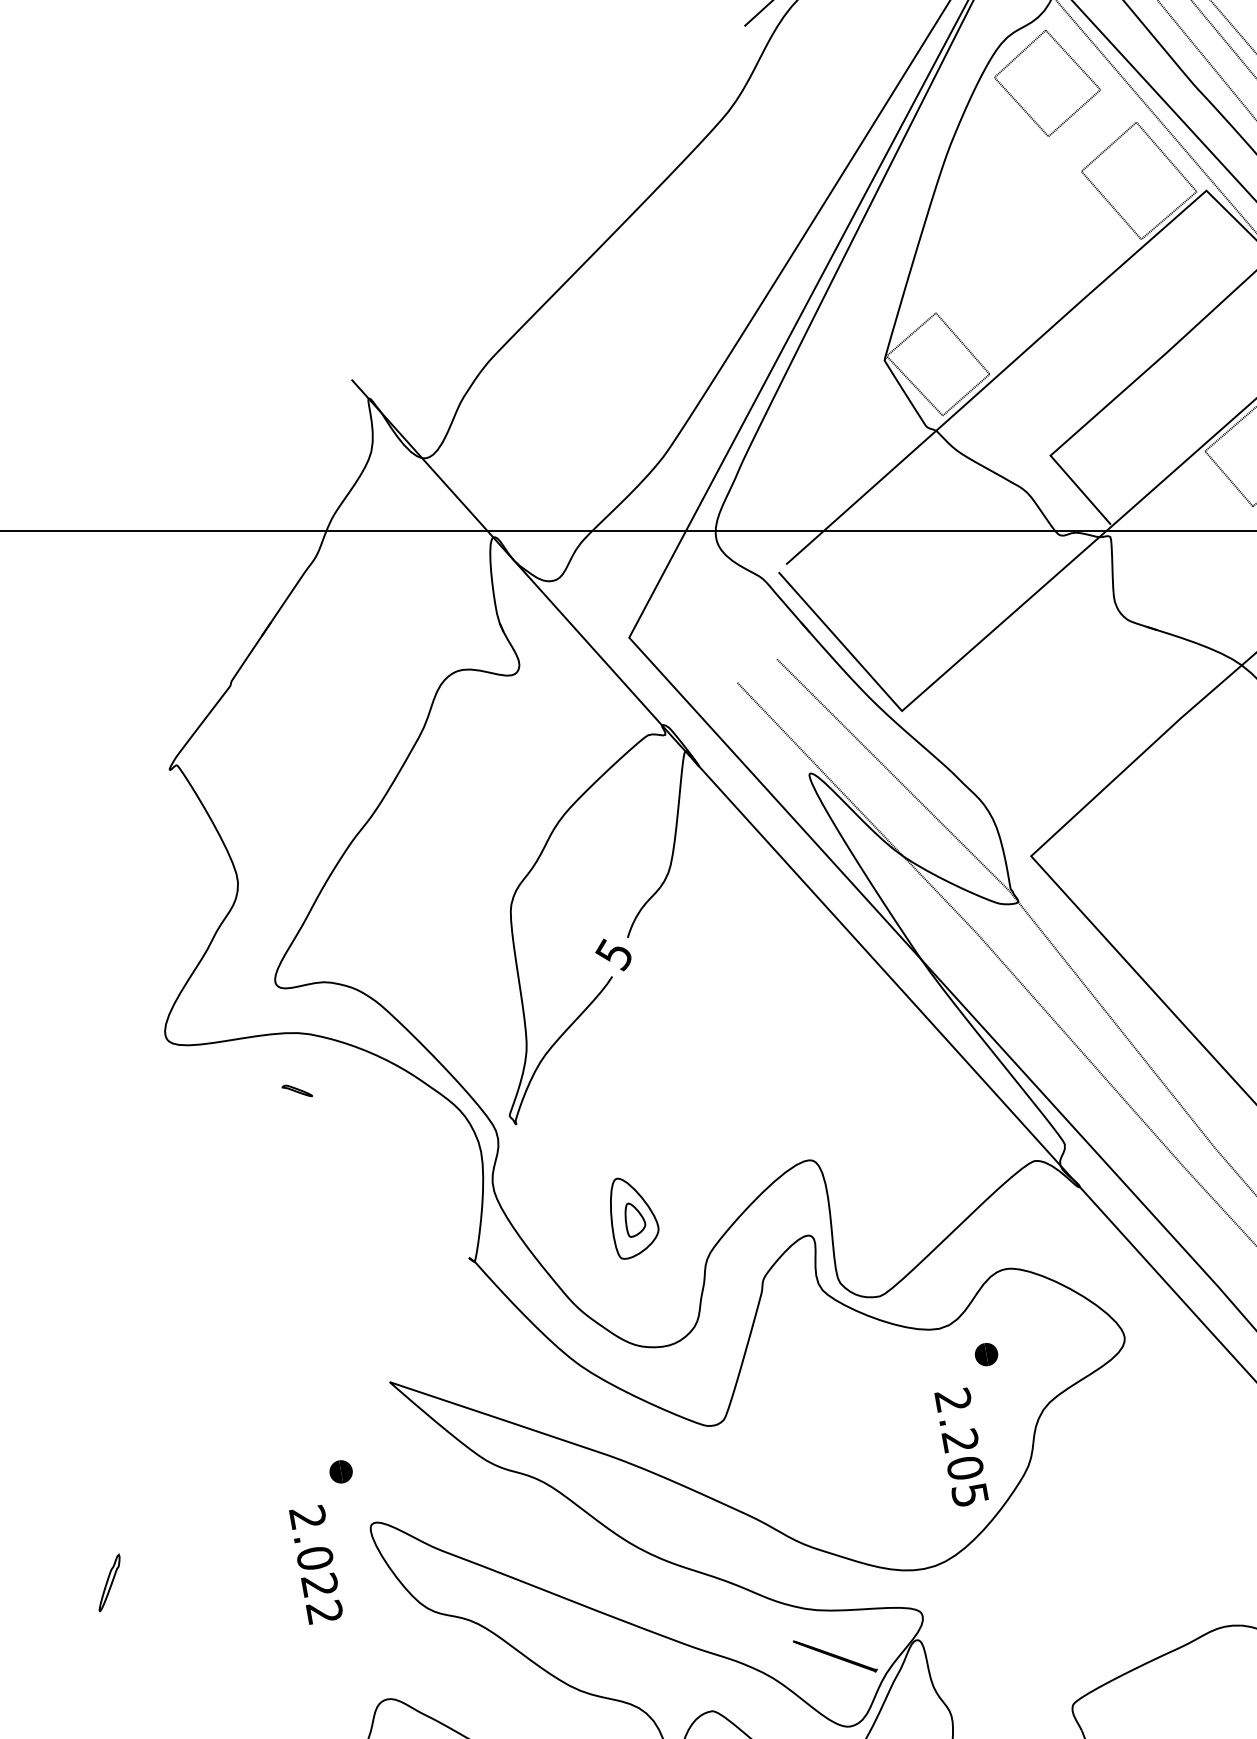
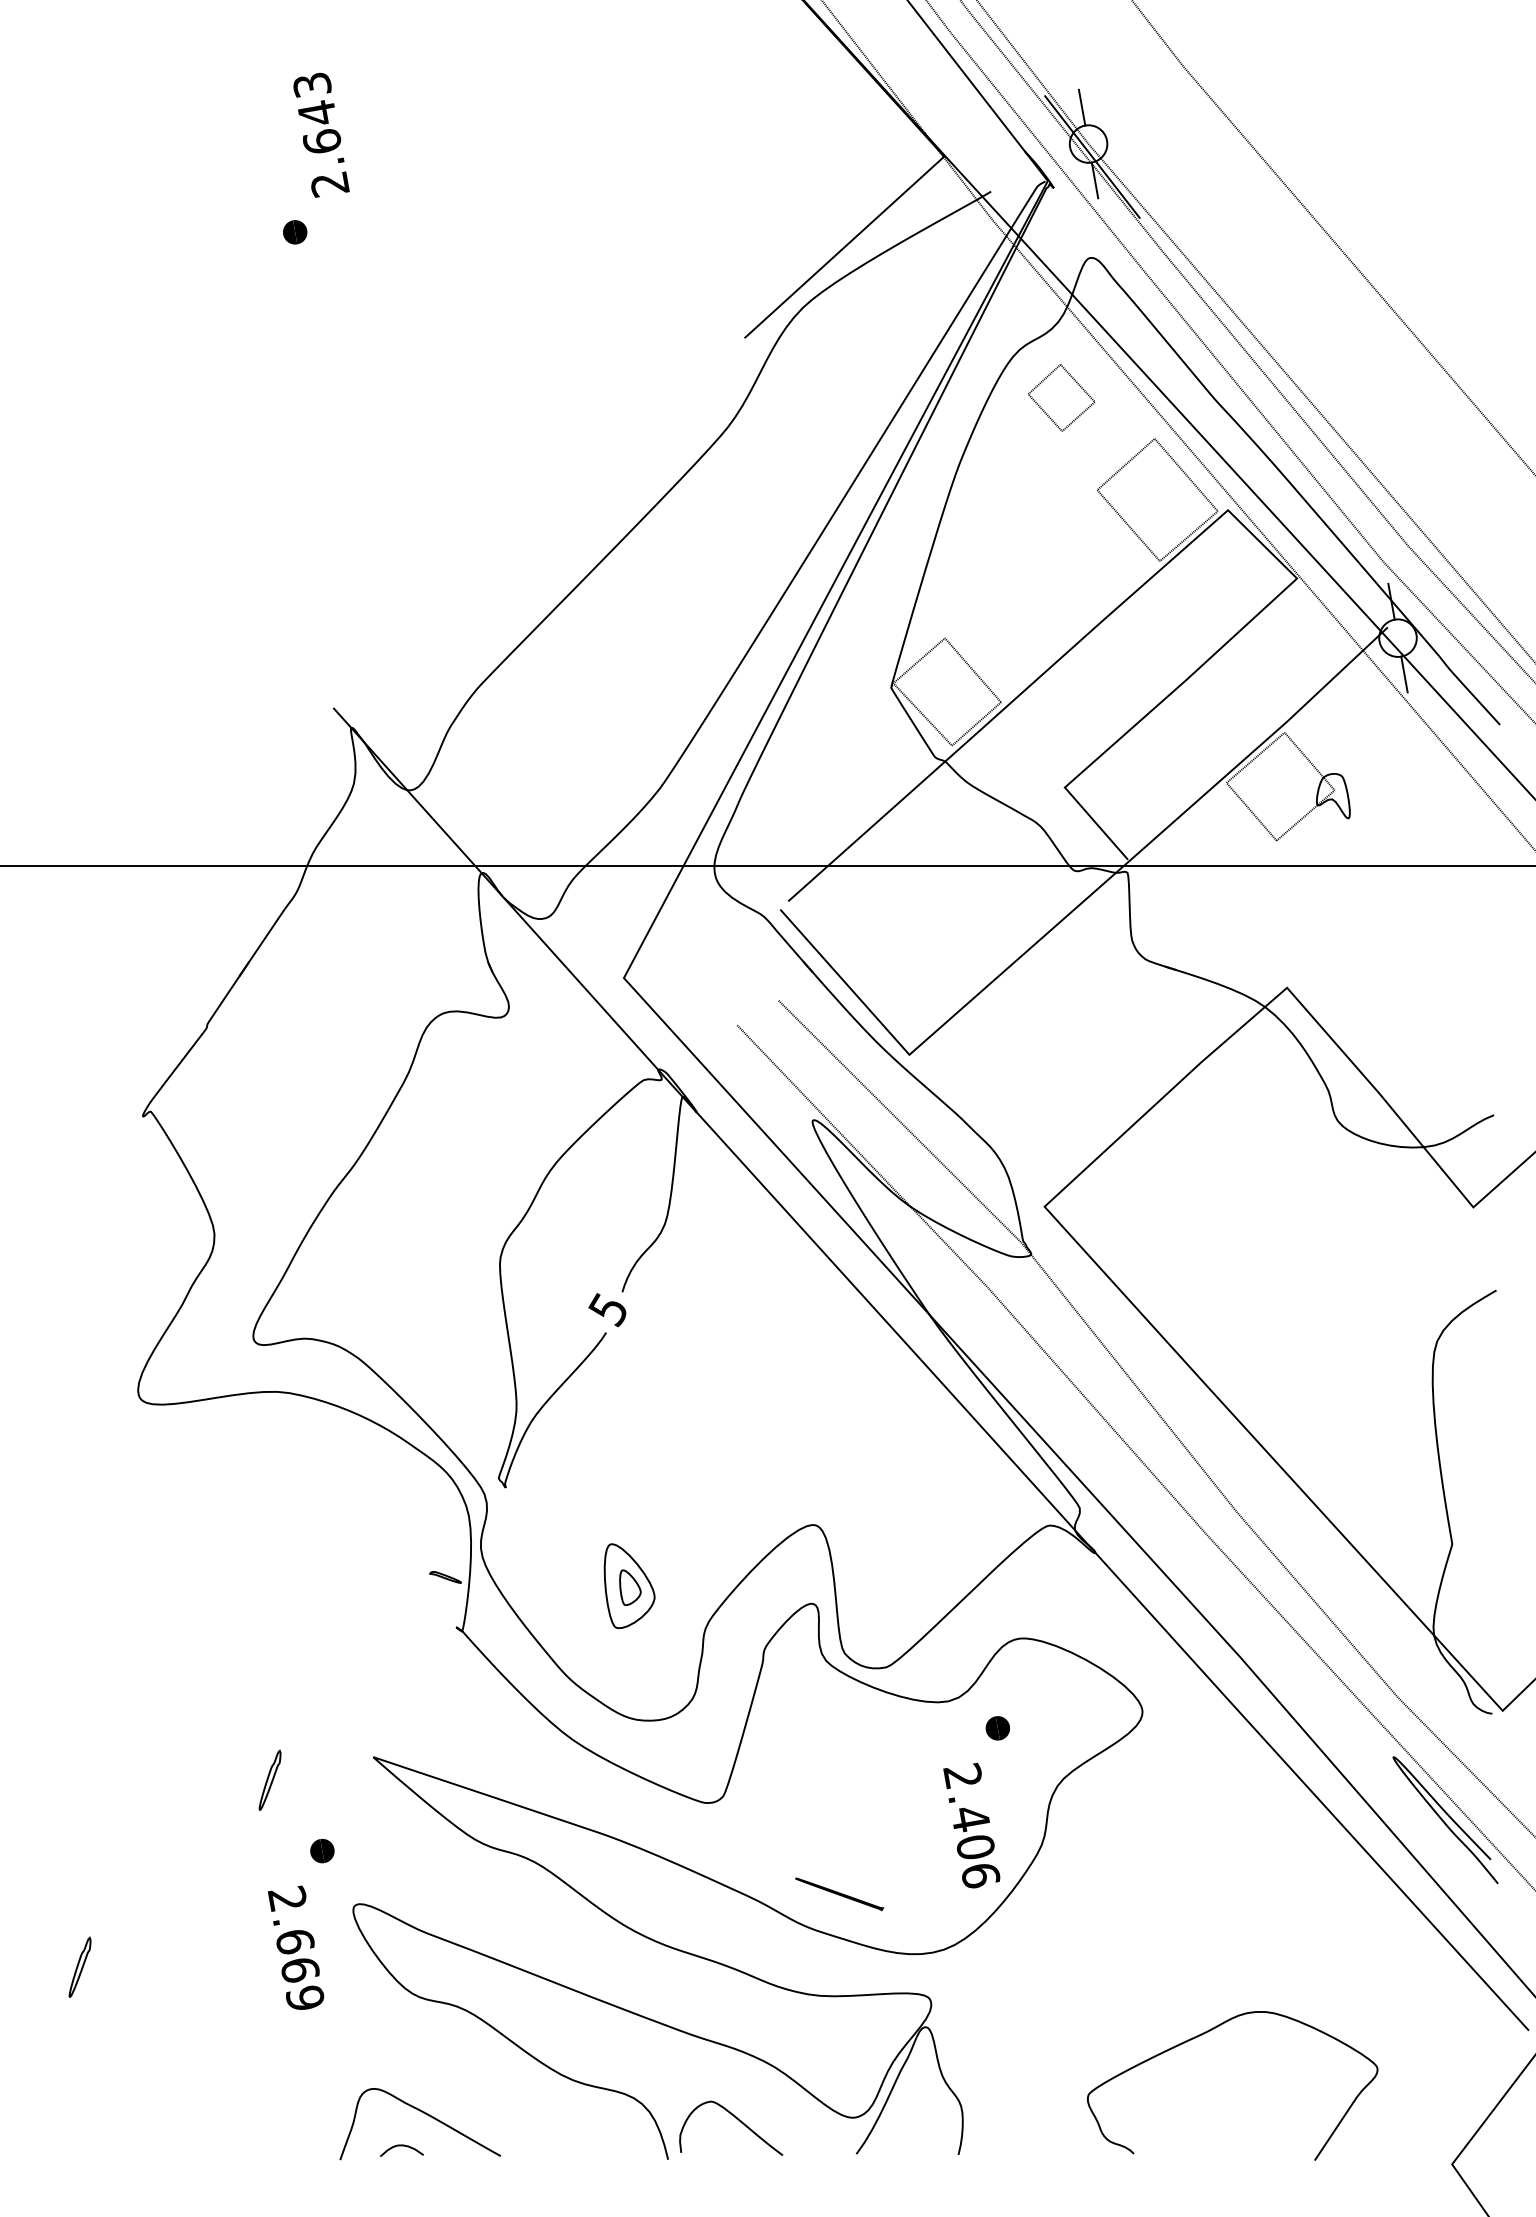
part: (1047, 82) -> (1061, 397), size x0.6
part: (297, 1091) -> (445, 1577), moved
part: (290, 1403) -> (269, 1779), added
text: (965, 1467) -> (975, 1846), 2.205 -> 2.406
text: (320, 1585) -> (300, 1970), 2.022 -> 2.669
part: (835, 1656) -> (839, 1894), moved

